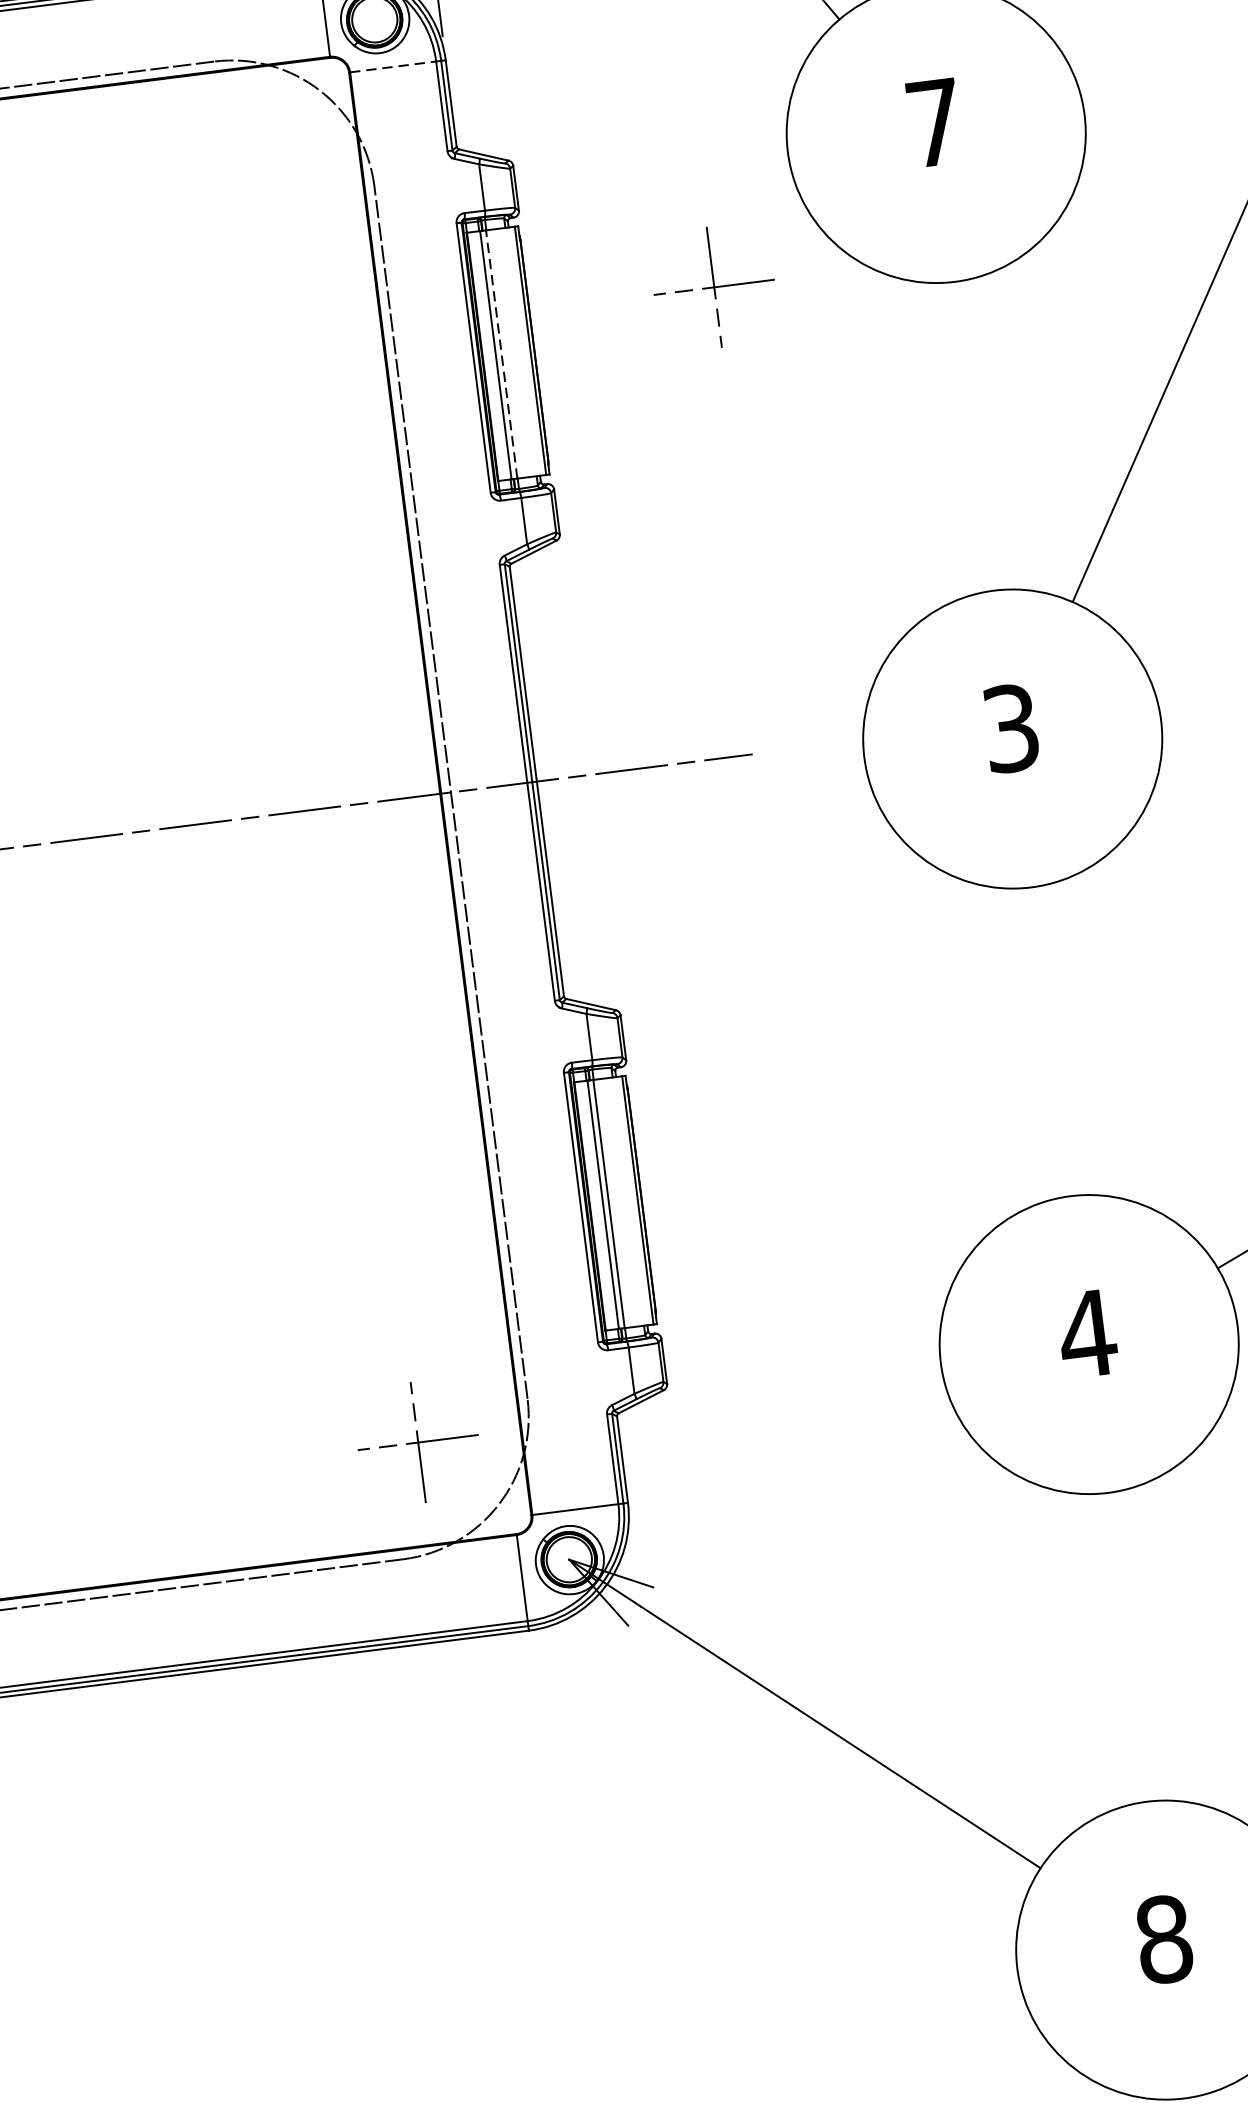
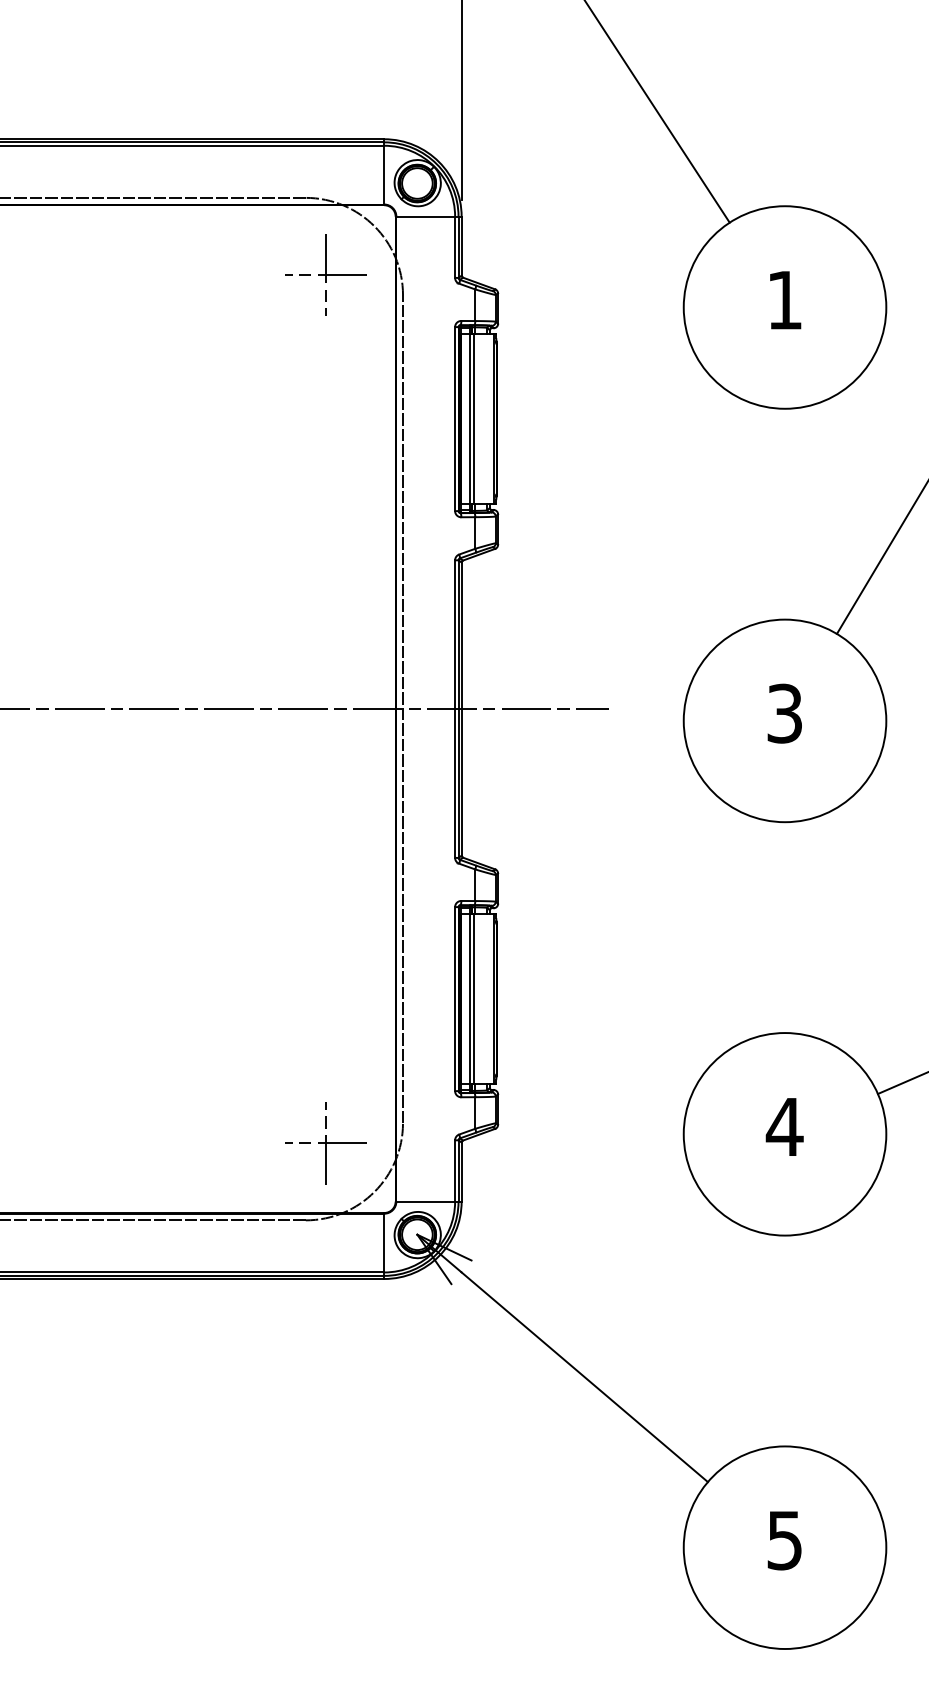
line: (394, 66) -> (426, 216), dashed -> solid
text: (934, 123) -> (784, 300), 7 -> 1
part: (713, 286) -> (325, 274), moved
line: (502, 355) -> (474, 419), dashed -> solid
text: (1163, 1939) -> (784, 1540), 8 -> 5

